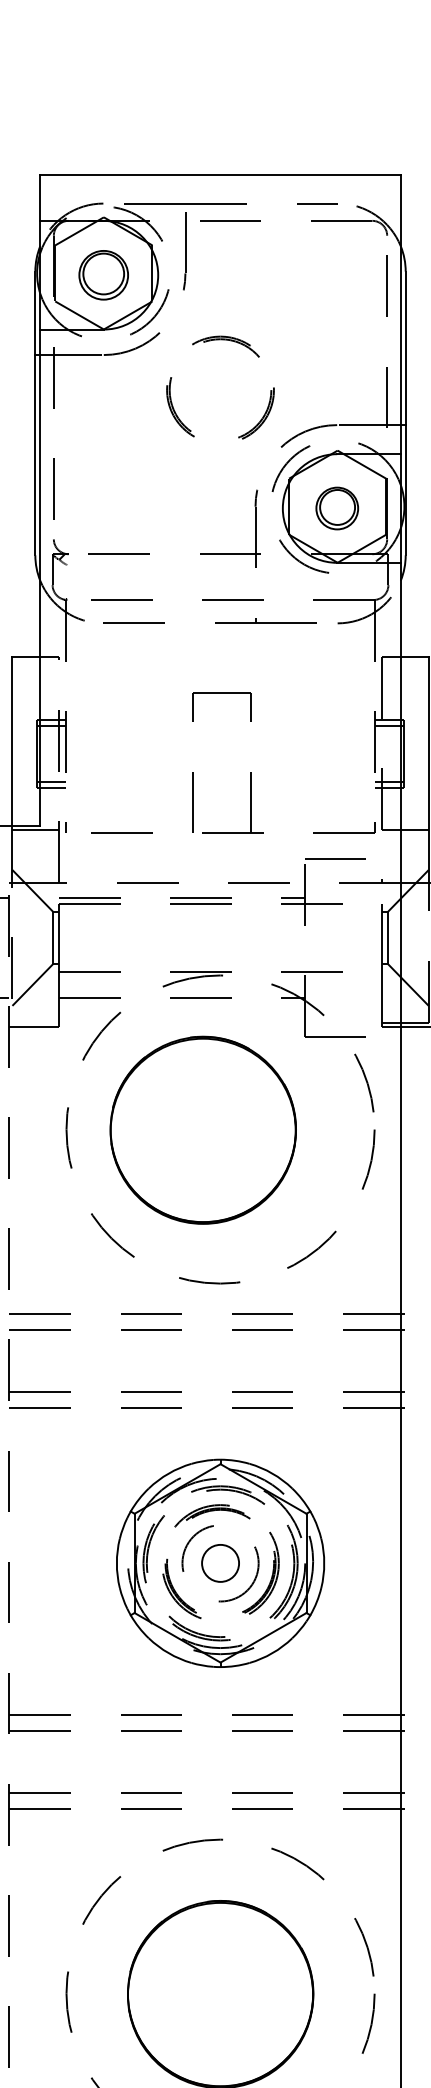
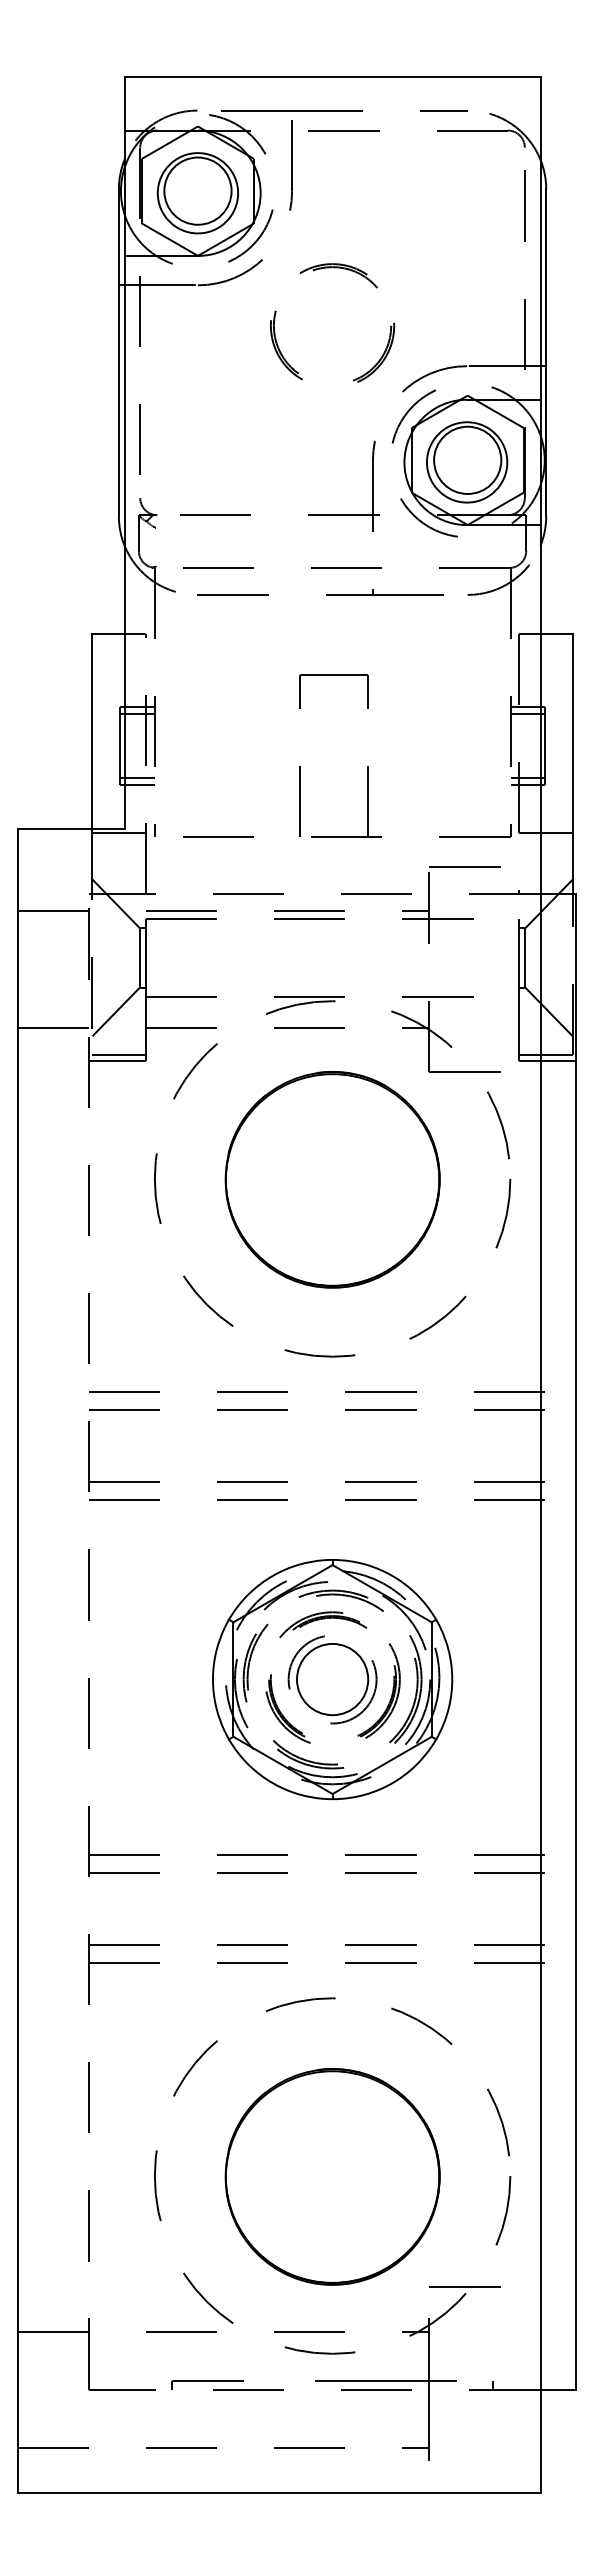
part: (103, 275) -> (197, 193), size x1.43
part: (337, 508) -> (467, 462), size x1.67
line: (35, 1022) -> (119, 1055), added
part: (203, 1130) -> (332, 1179), moved
circle: (220, 1563) -> (332, 1679), size x1.67

